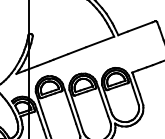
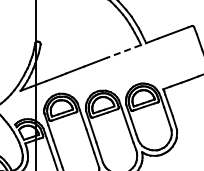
line: (99, 41) -> (123, 51), solid -> dashed

